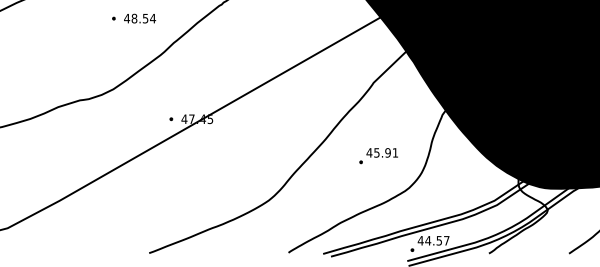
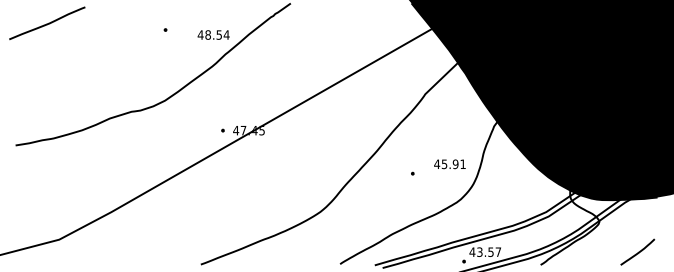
text: (139, 18) -> (213, 34), moved
text: (381, 153) -> (449, 164), moved
text: (427, 240) -> (479, 251), 44.57 -> 43.57

